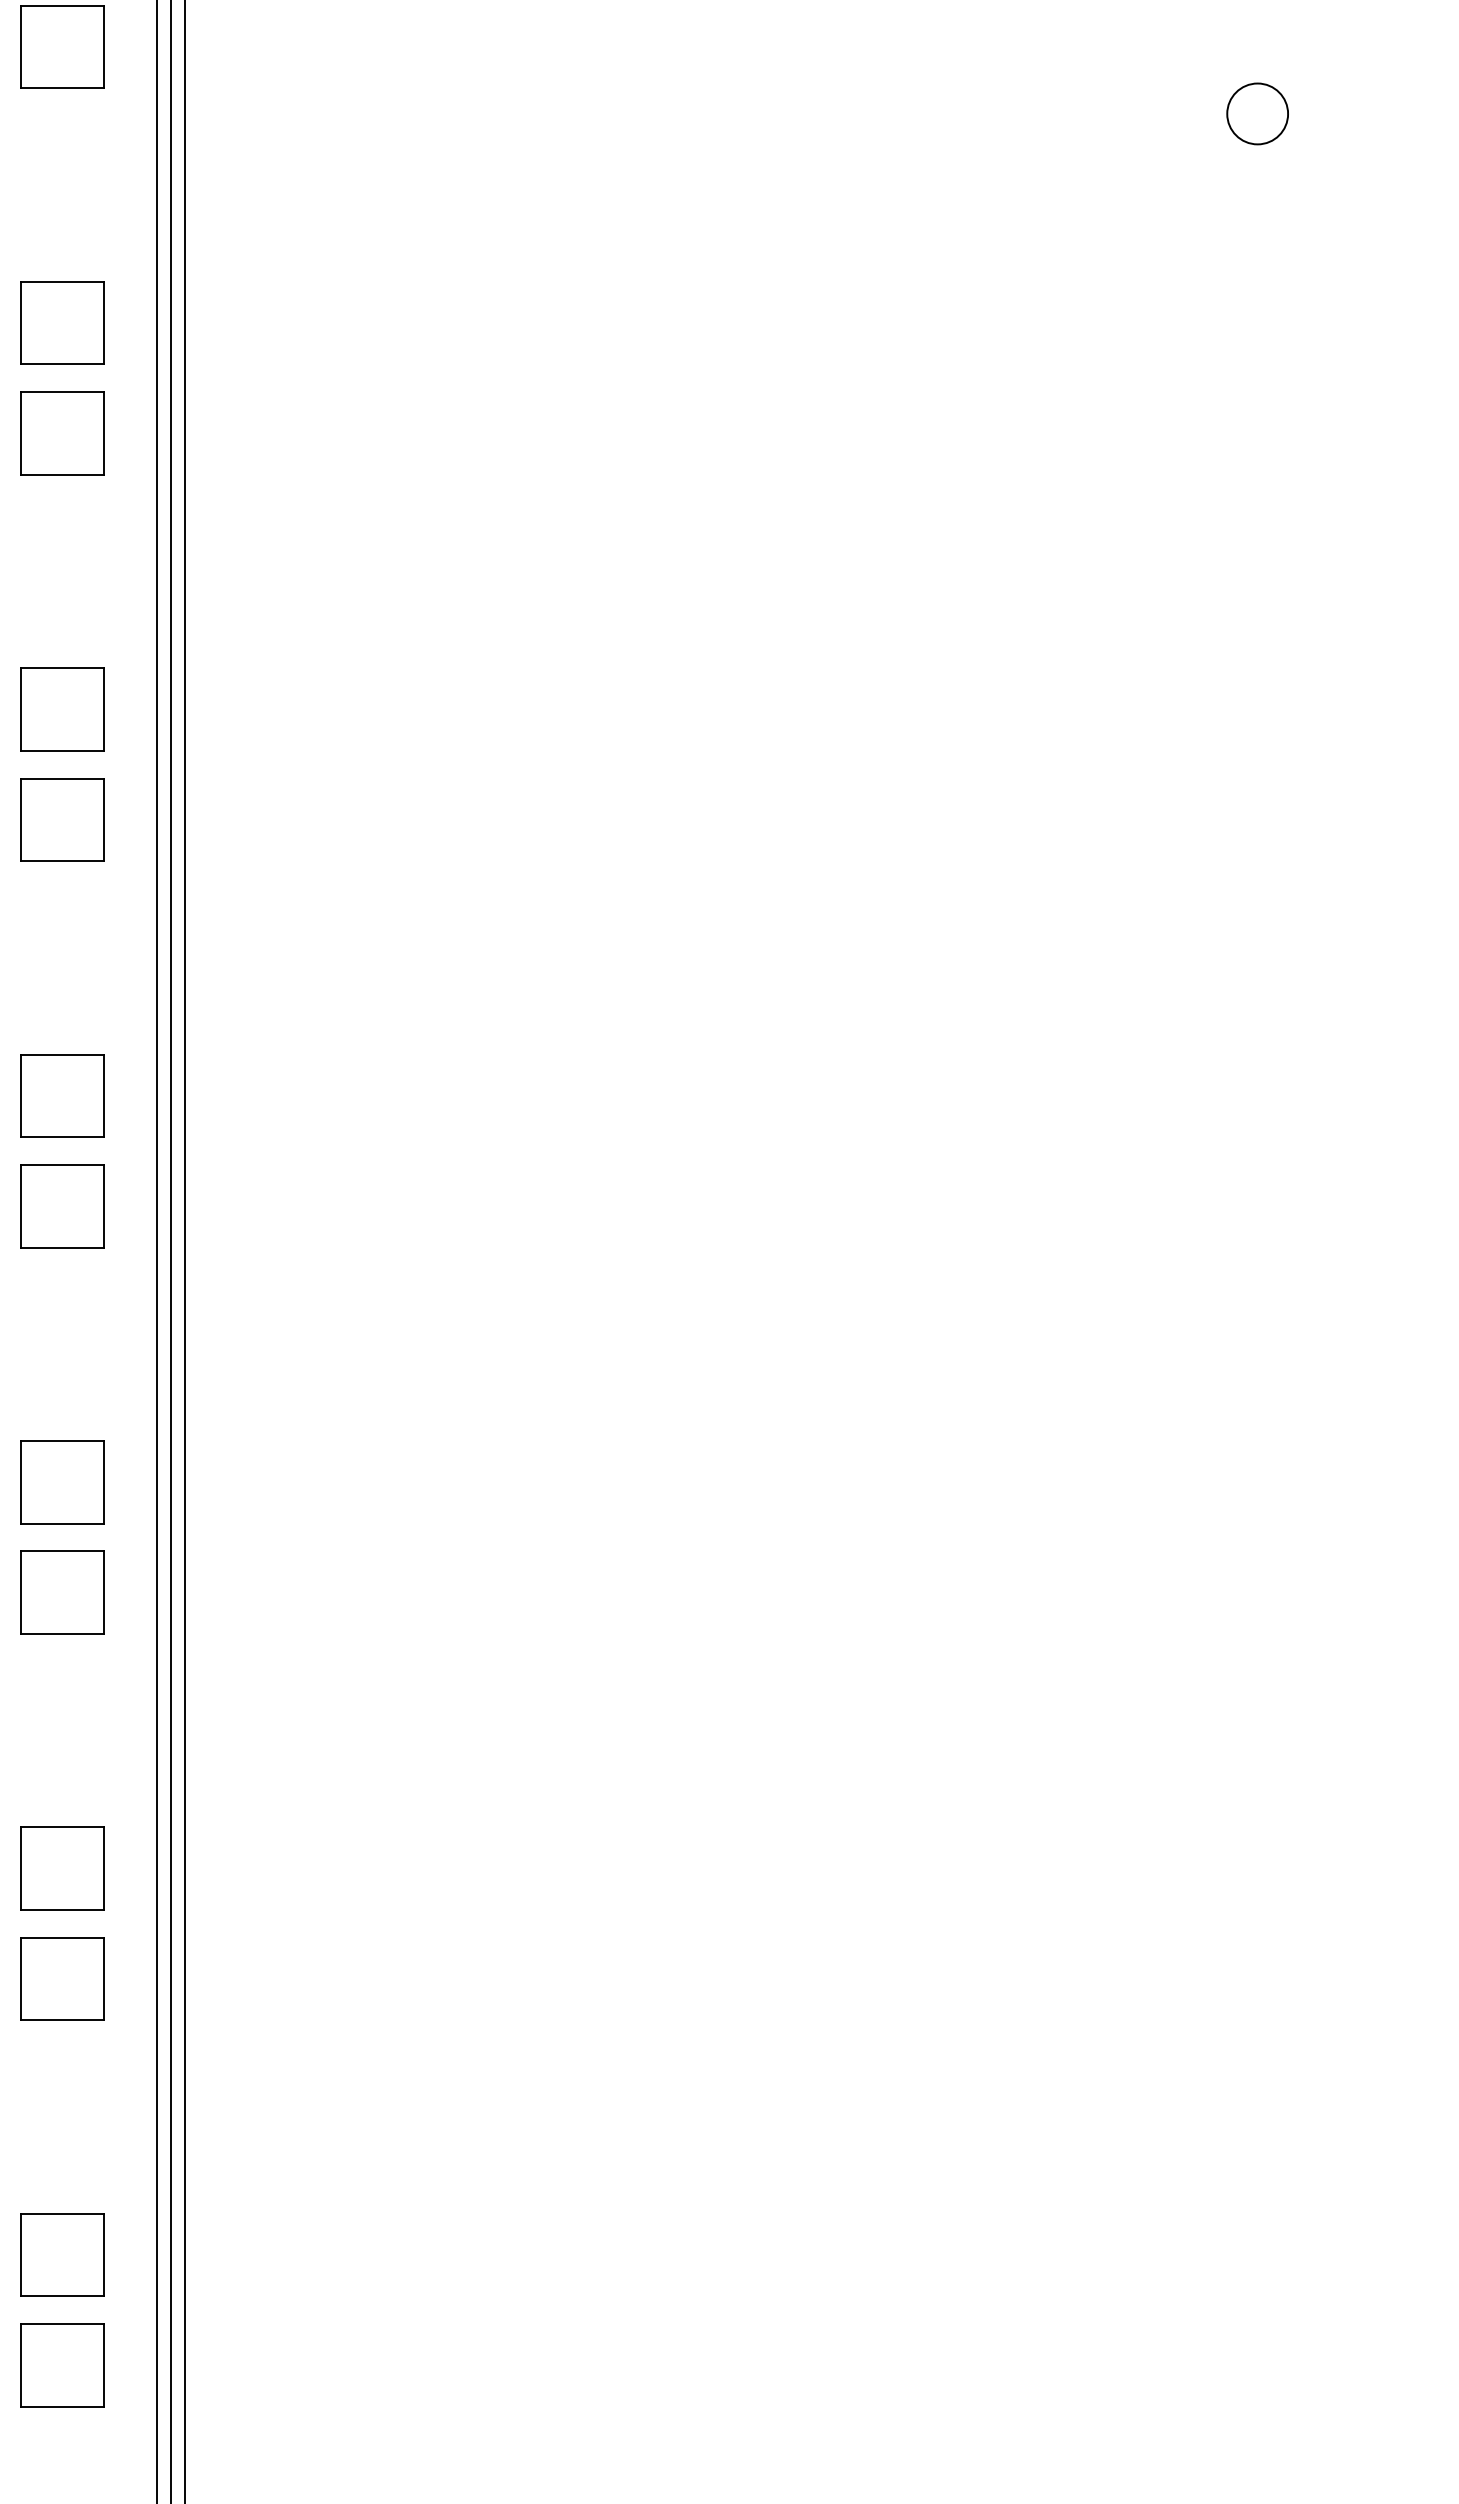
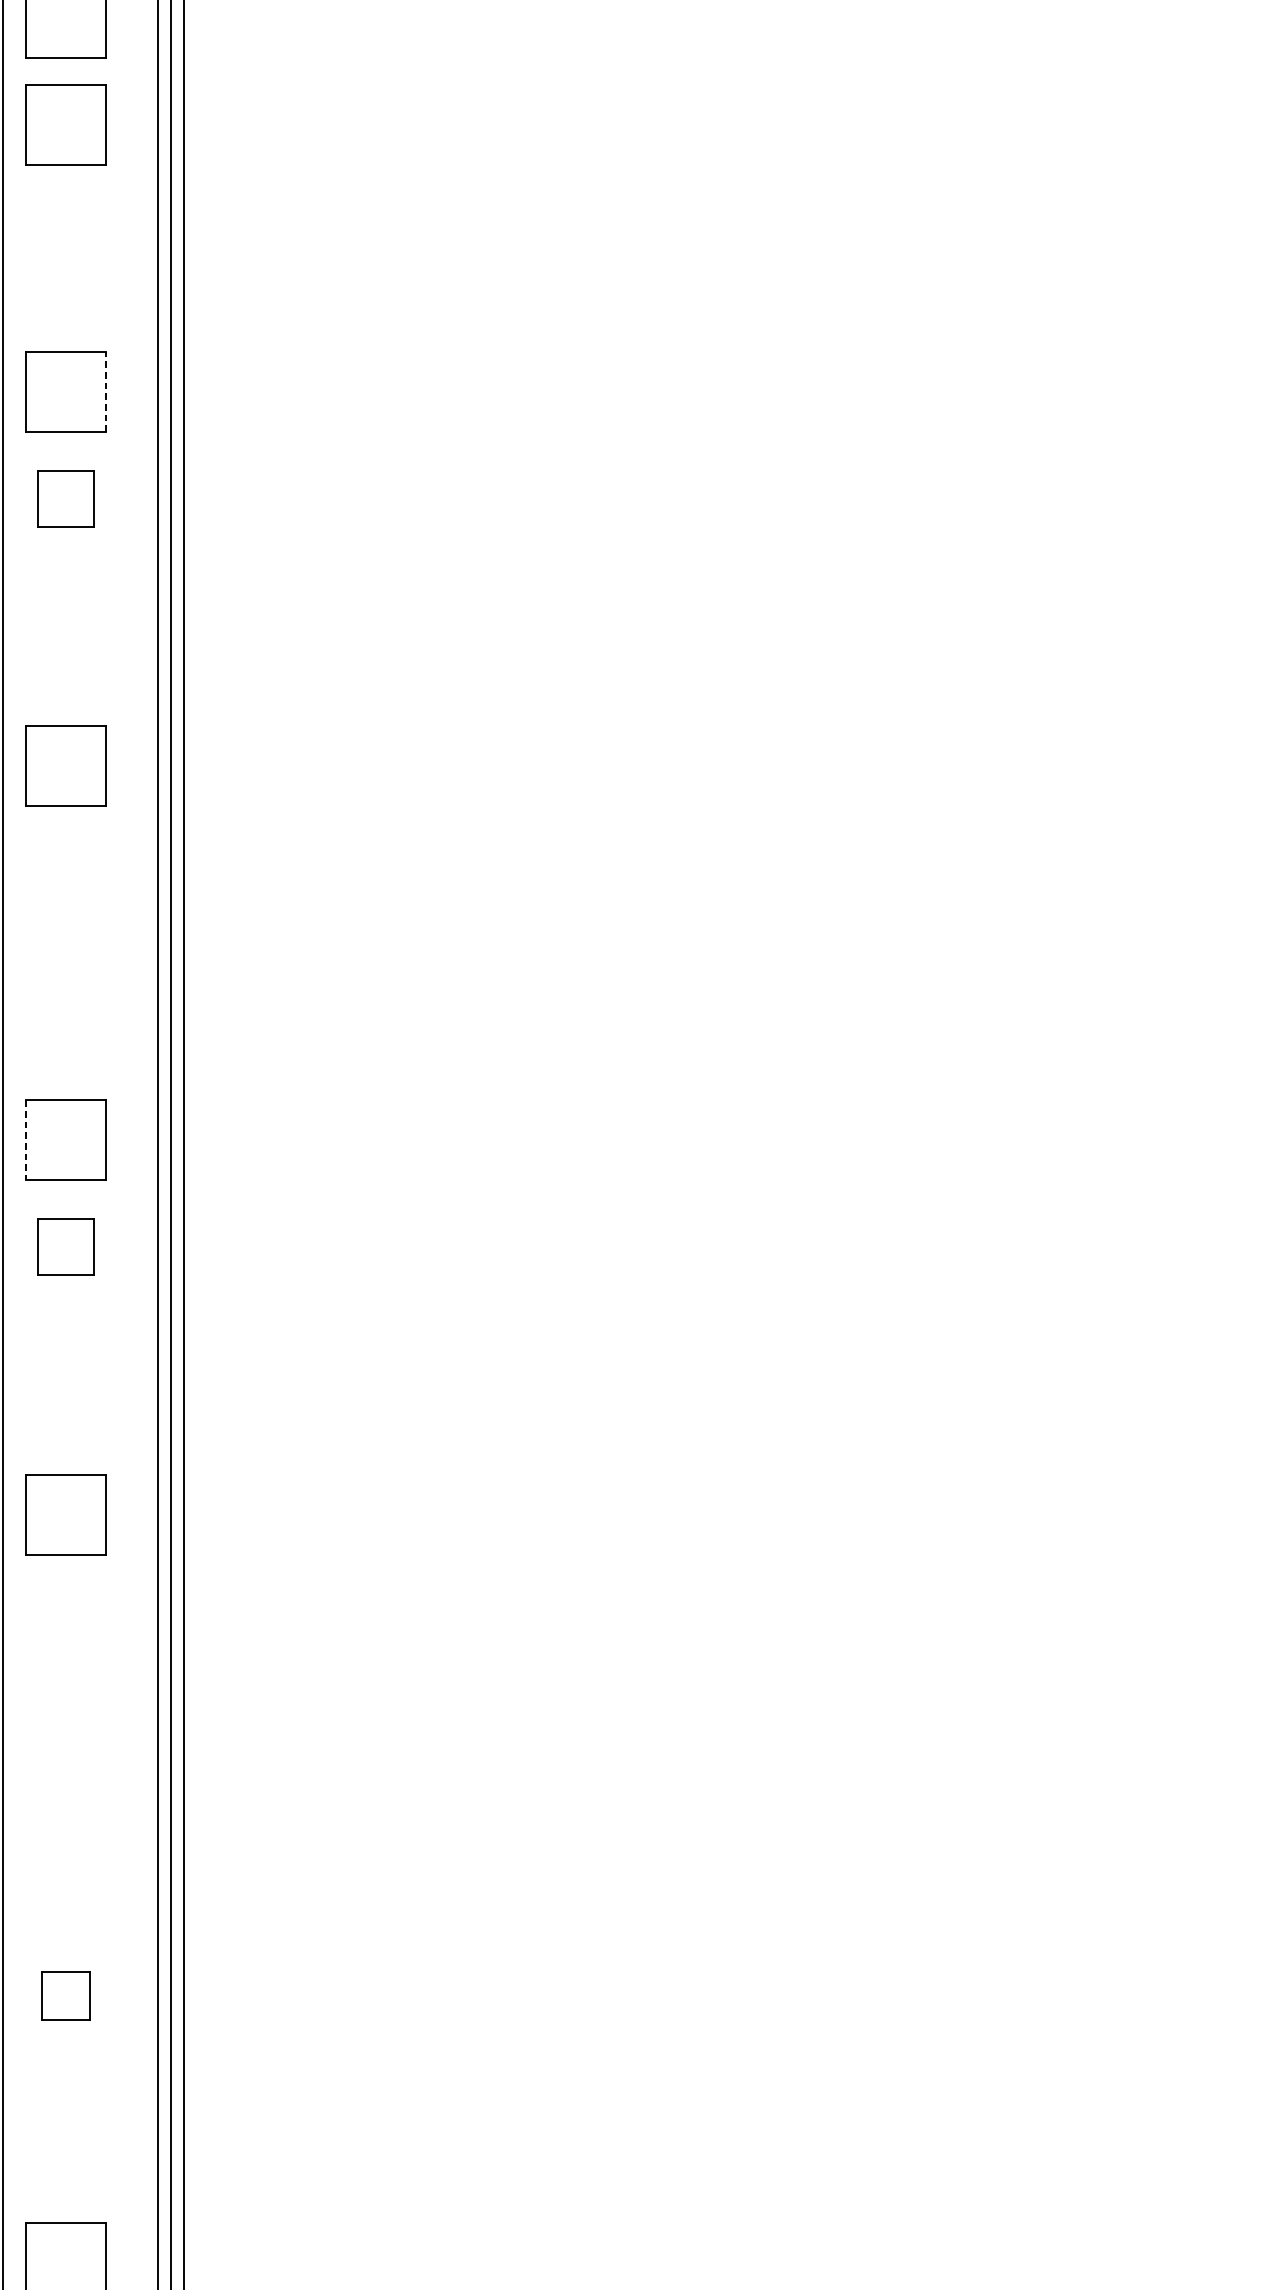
line: (103, 708) -> (105, 391), solid -> dashed
part: (62, 819) -> (65, 498), size x0.7
part: (62, 1206) -> (65, 873), removed
line: (21, 1482) -> (26, 1140), solid -> dashed
part: (62, 1592) -> (65, 1247), size x0.7
part: (62, 1978) -> (65, 1620), removed
part: (62, 2254) -> (65, 1888), removed
part: (62, 2365) -> (65, 1995), size x0.6

